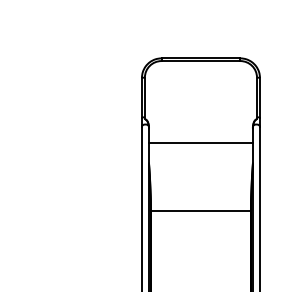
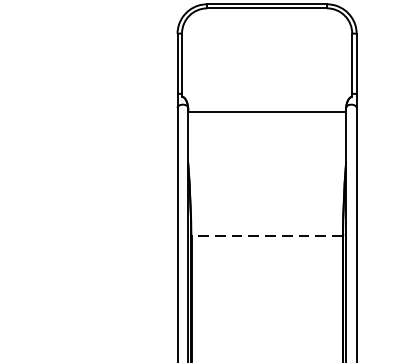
line: (200, 143) -> (266, 112), moved
line: (200, 211) -> (266, 236), solid -> dashed

